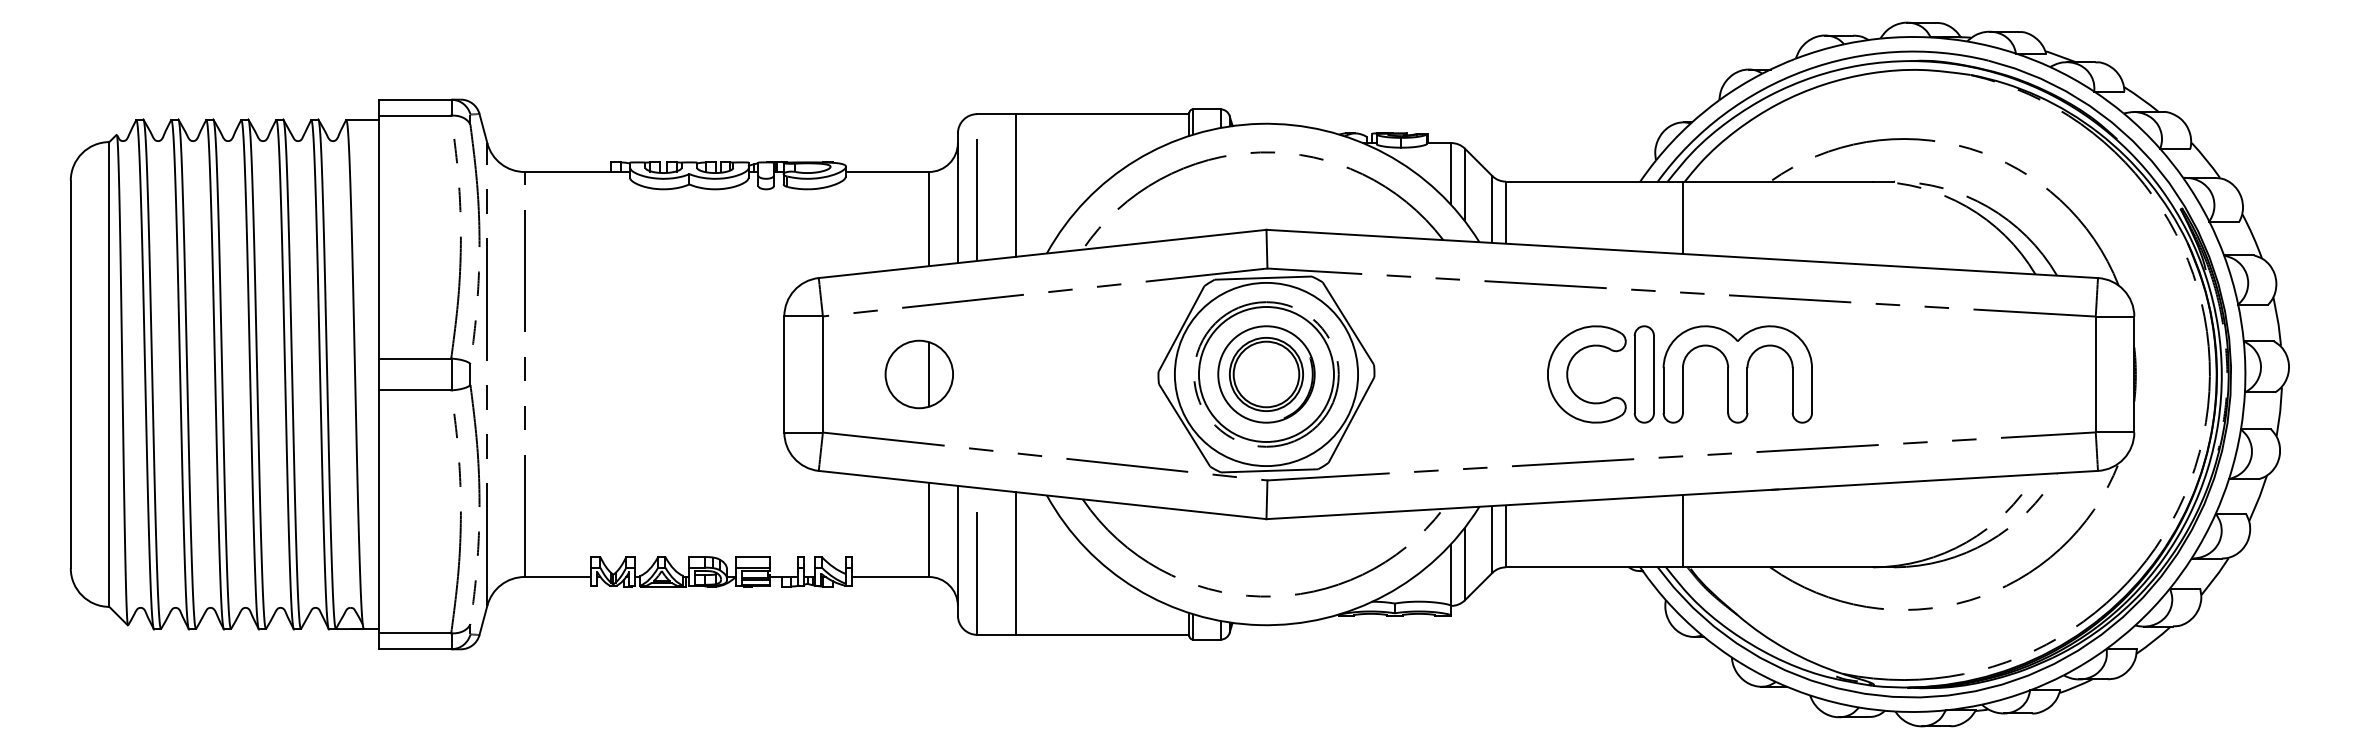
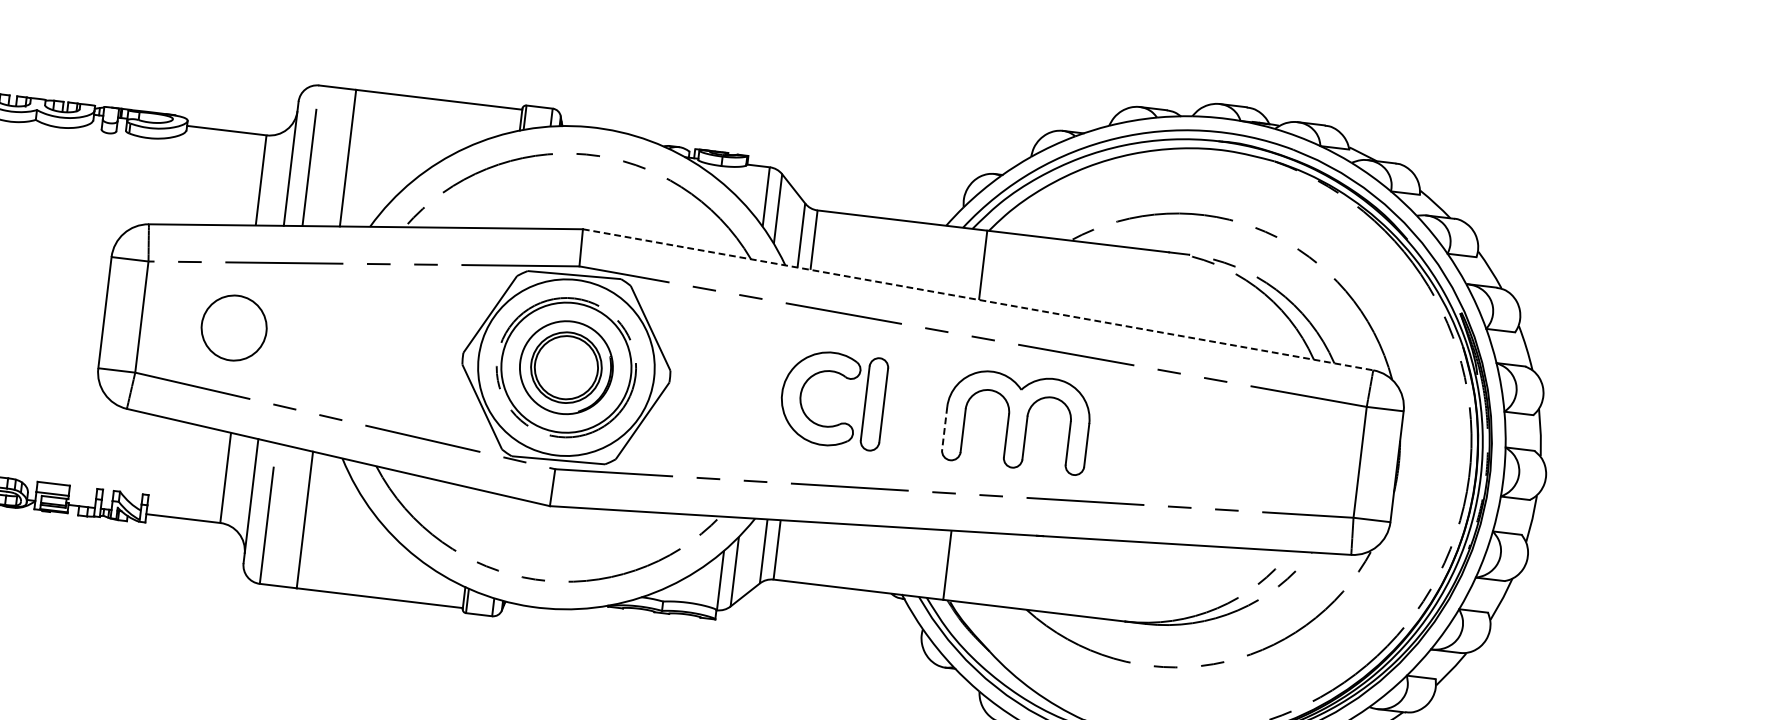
line: (1682, 253) -> (978, 299), solid -> dashed
line: (928, 374) -> (242, 329), removed
line: (1663, 391) -> (944, 429), solid -> dashed
part: (1611, 397) -> (840, 422), moved

